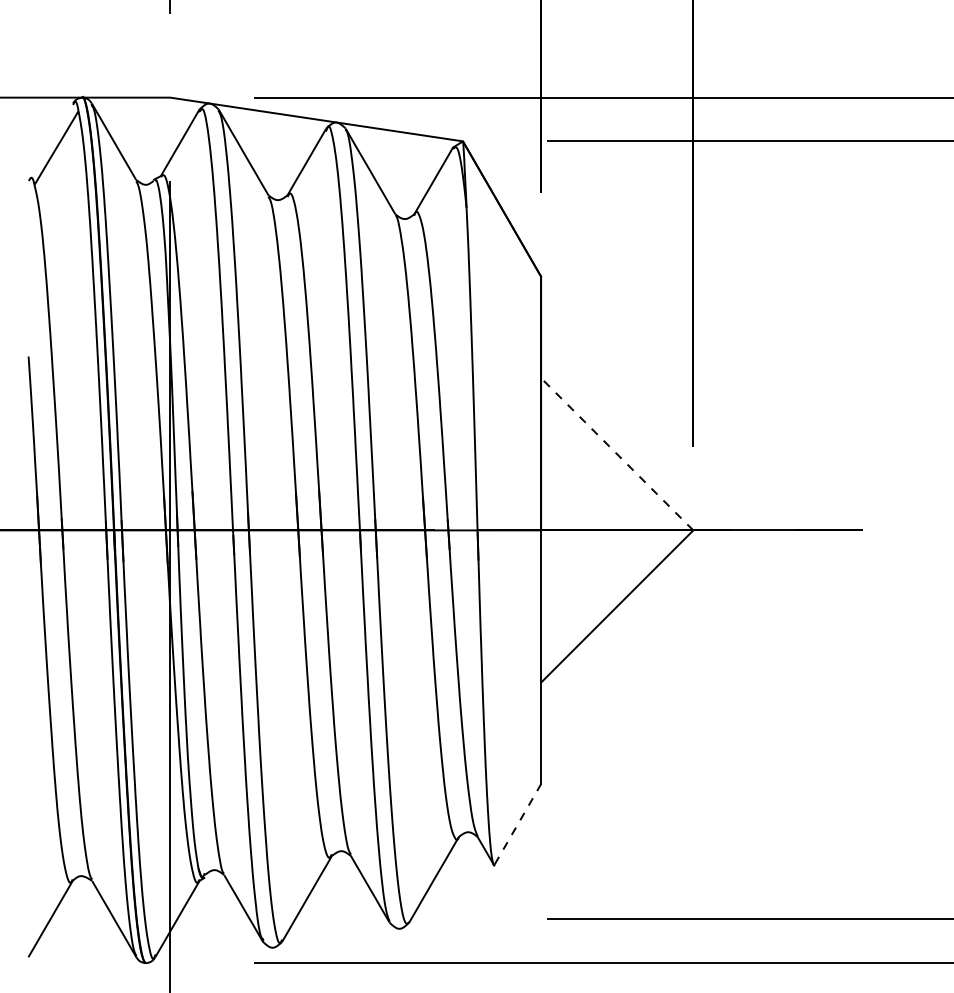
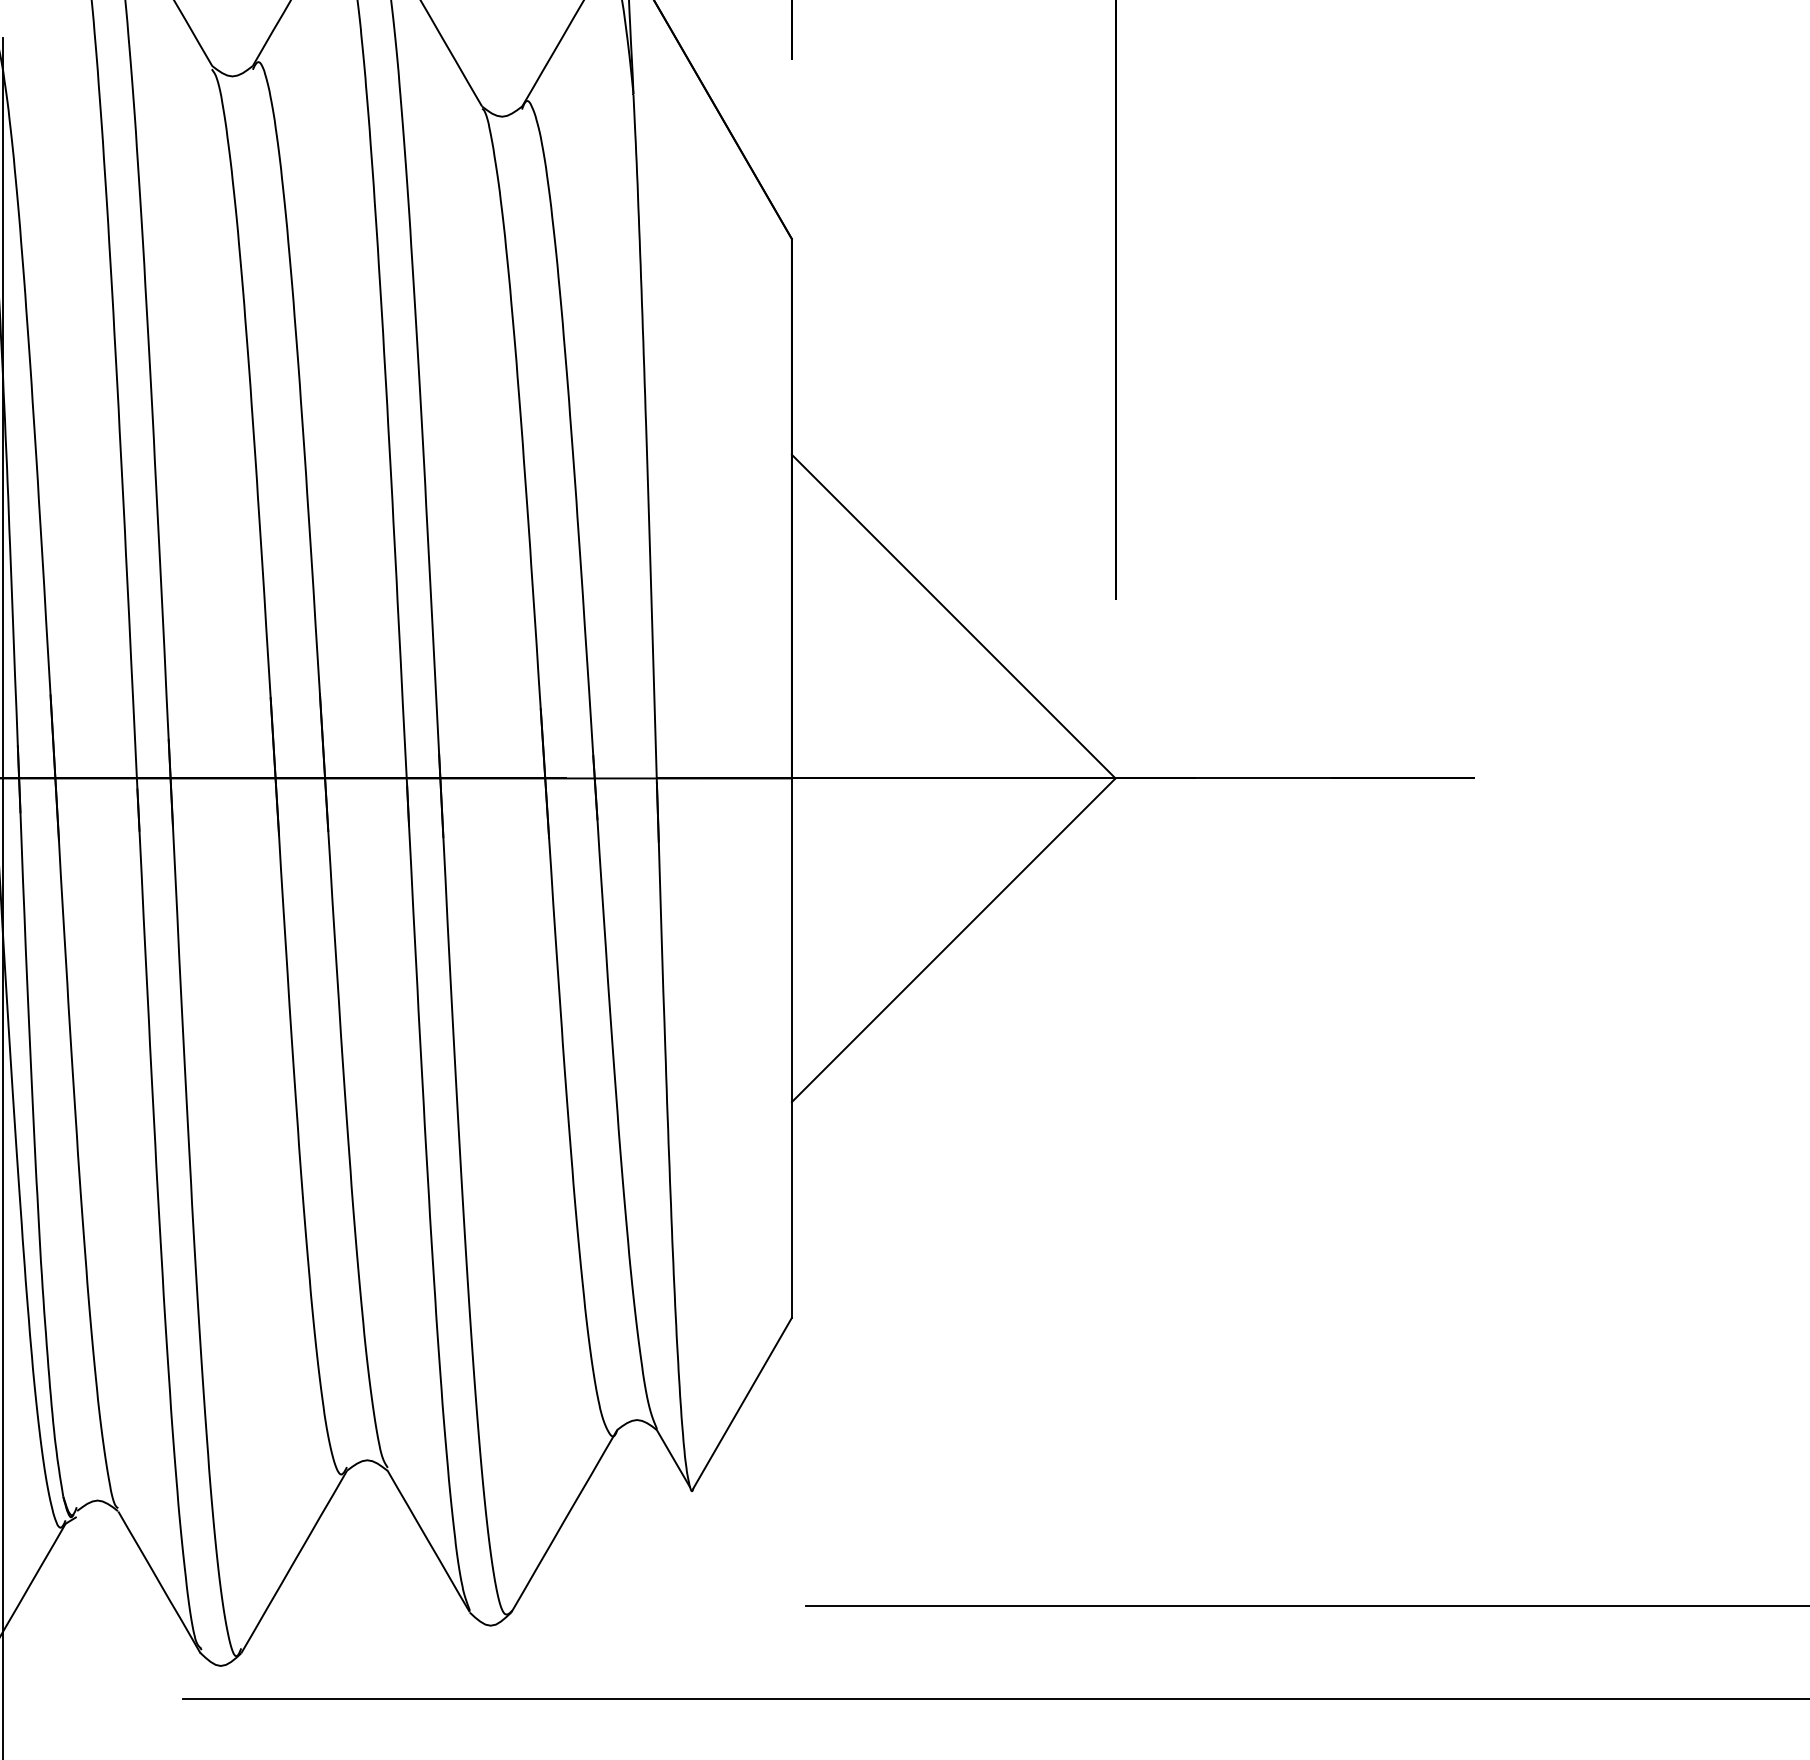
line: (617, 454) -> (954, 617), dashed -> solid
line: (518, 823) -> (743, 1401), dashed -> solid

